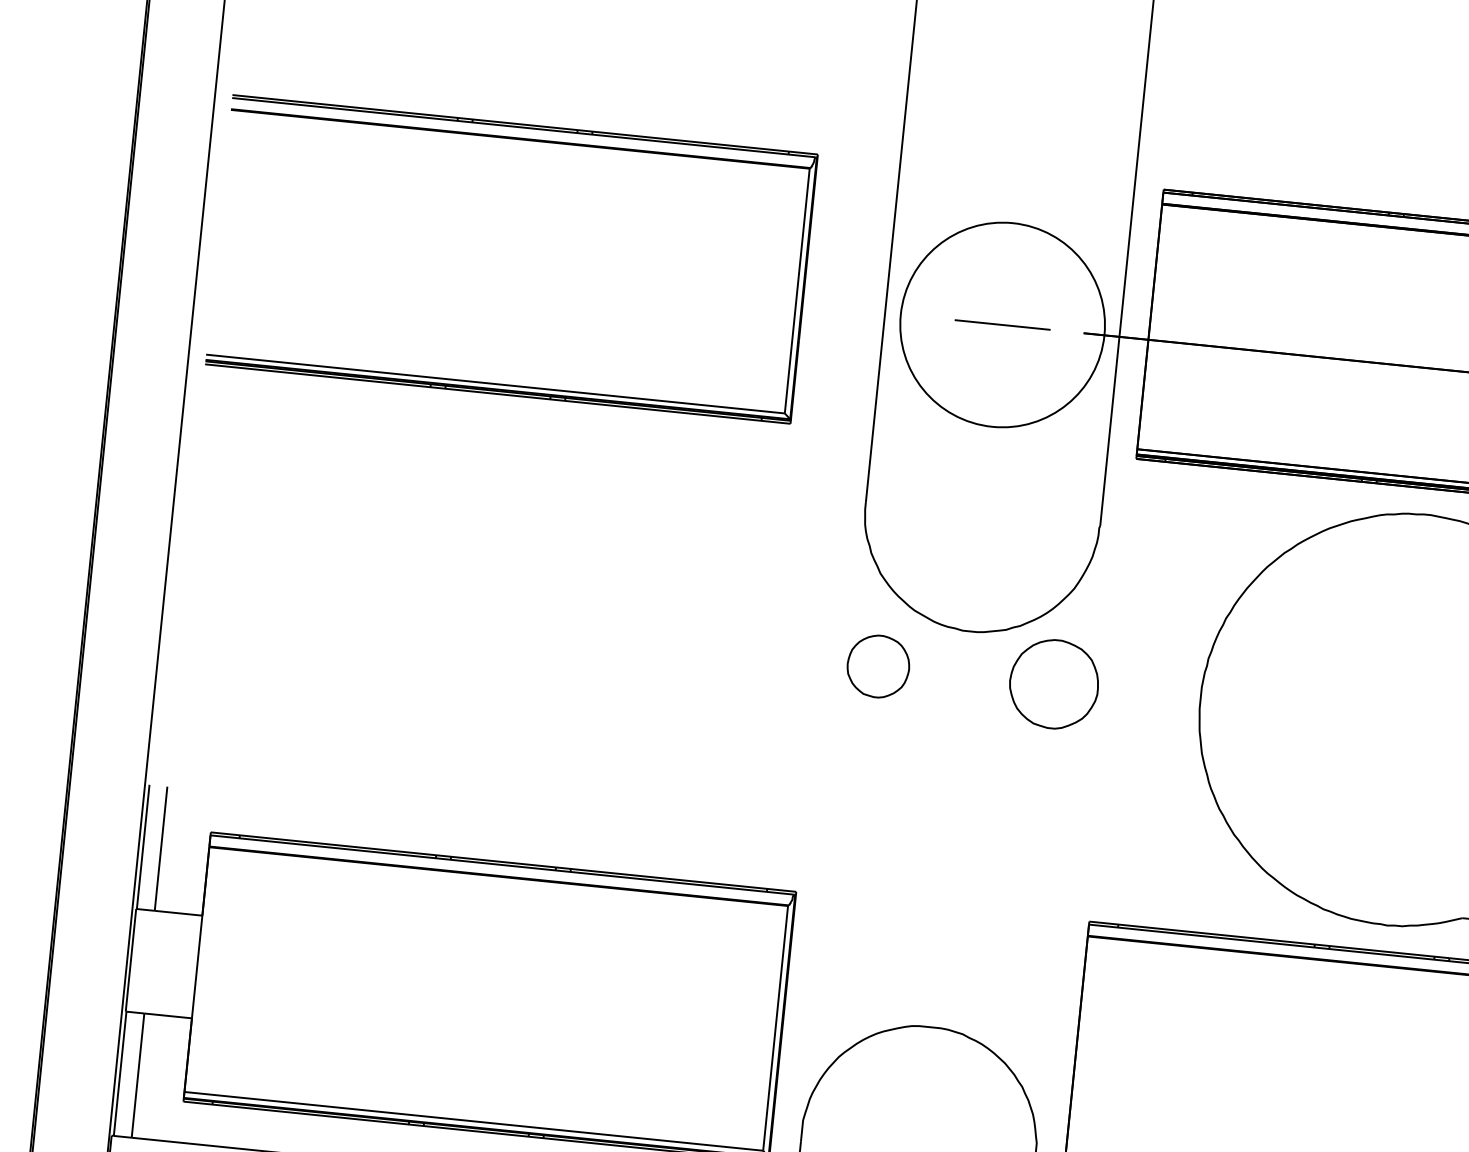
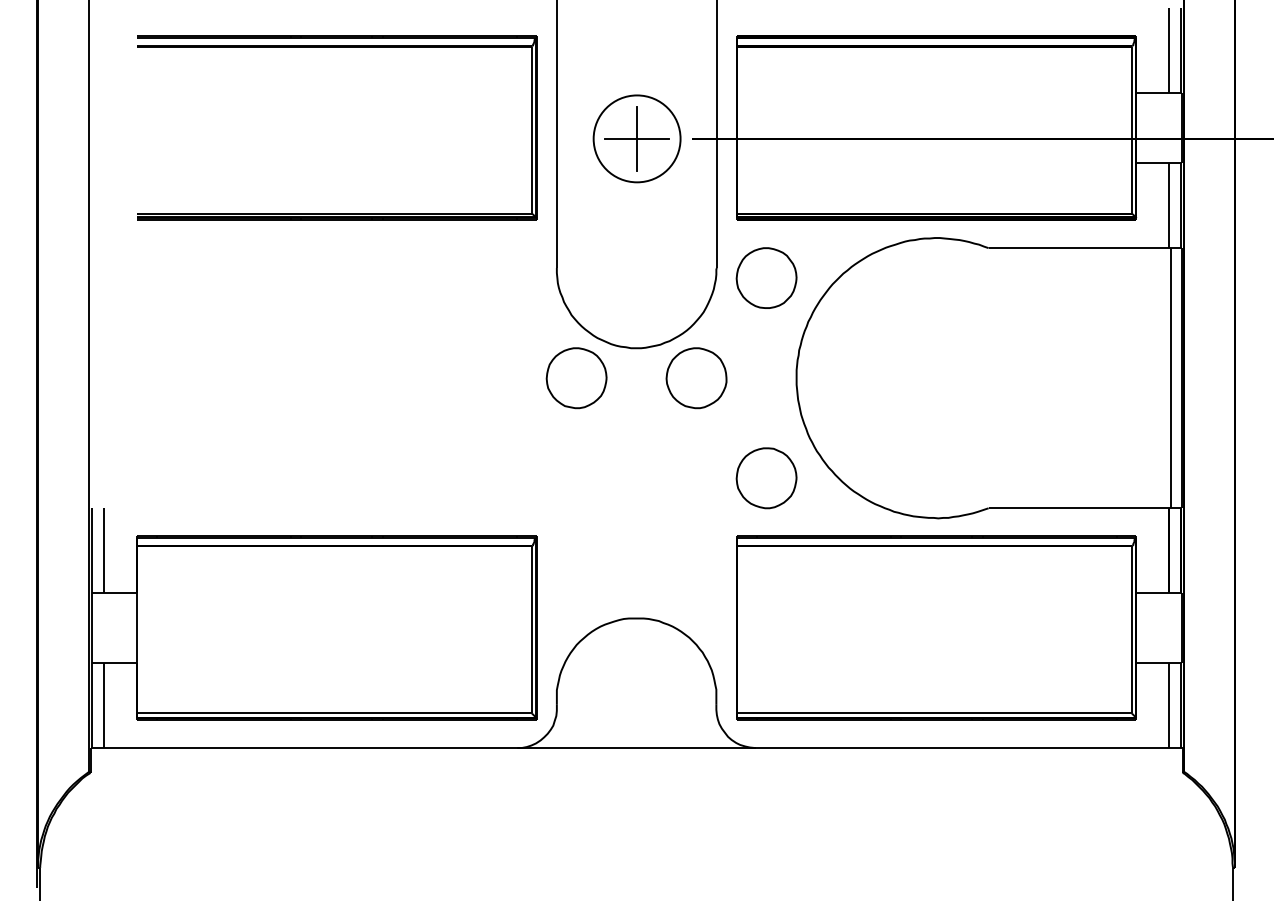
part: (524, 141) -> (337, 47), moved
circle: (1001, 324) -> (636, 138), size x0.62
line: (1003, 324) -> (637, 138), added
part: (1171, 547) -> (766, 277), added
part: (878, 666) -> (576, 378), size x1.43
part: (1141, 841) -> (766, 478), added

